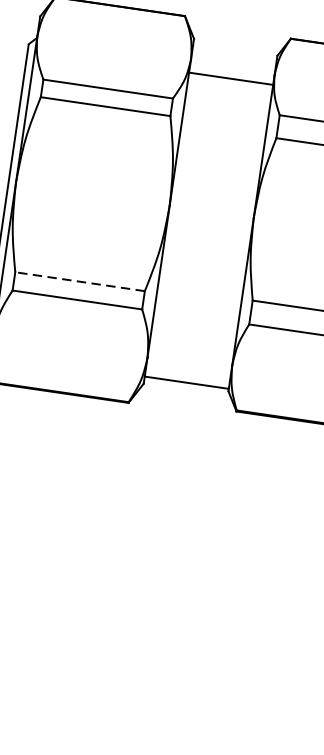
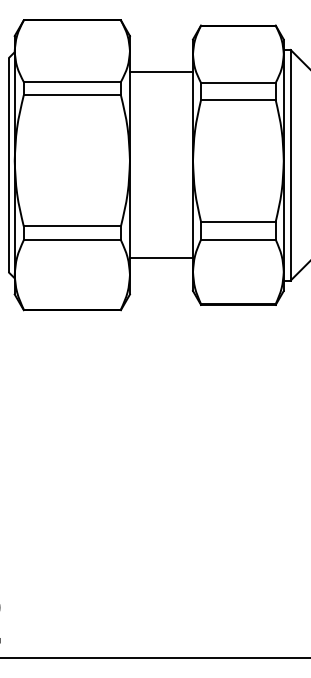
line: (229, 78) -> (160, 72), moved
line: (80, 281) -> (72, 226), dashed -> solid
line: (185, 383) -> (160, 258), moved

